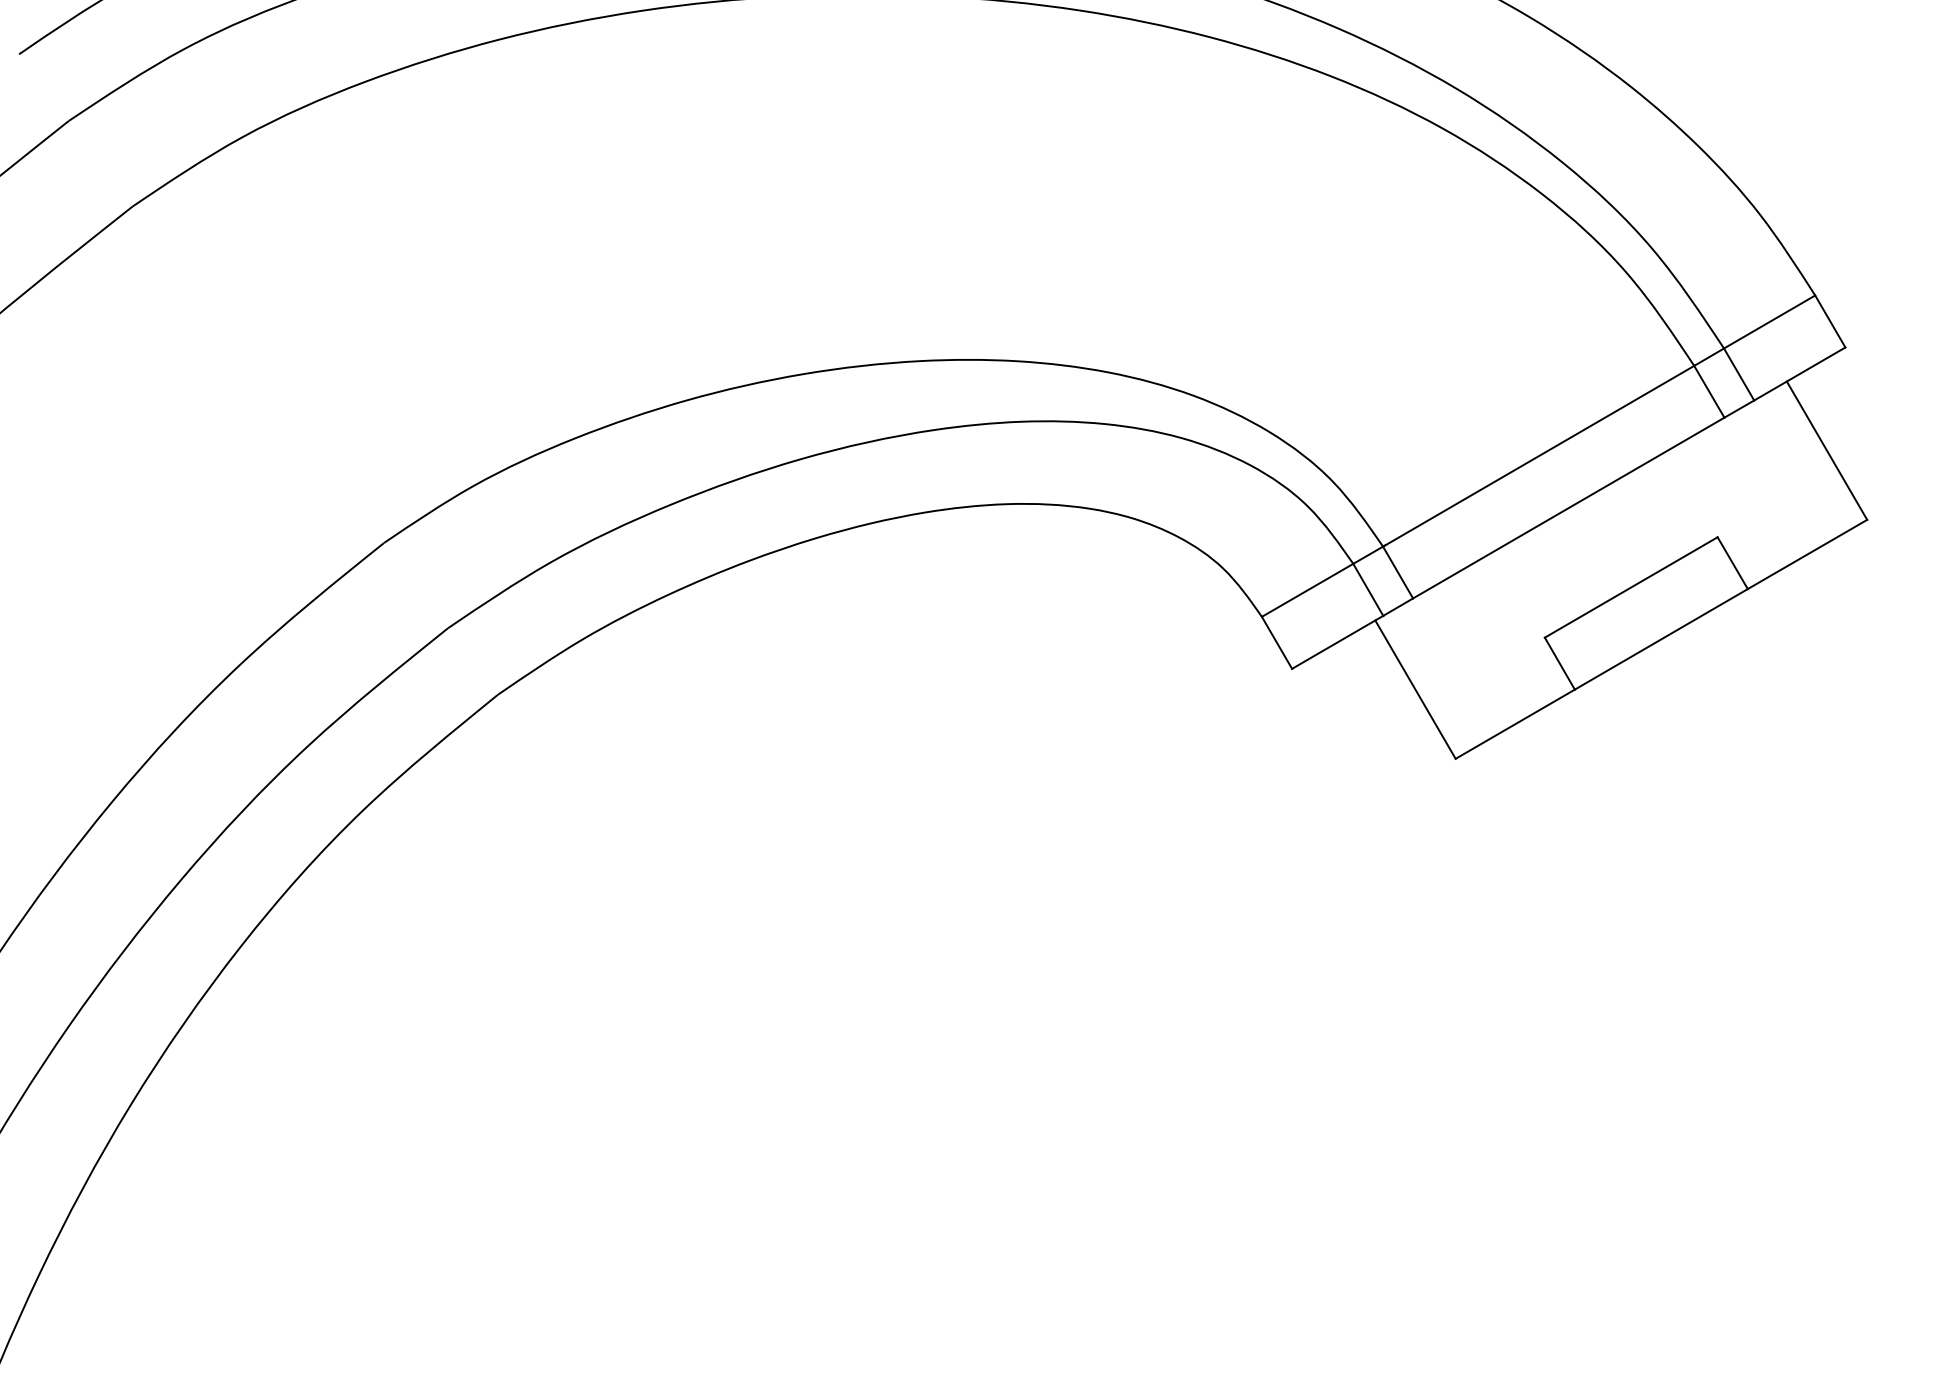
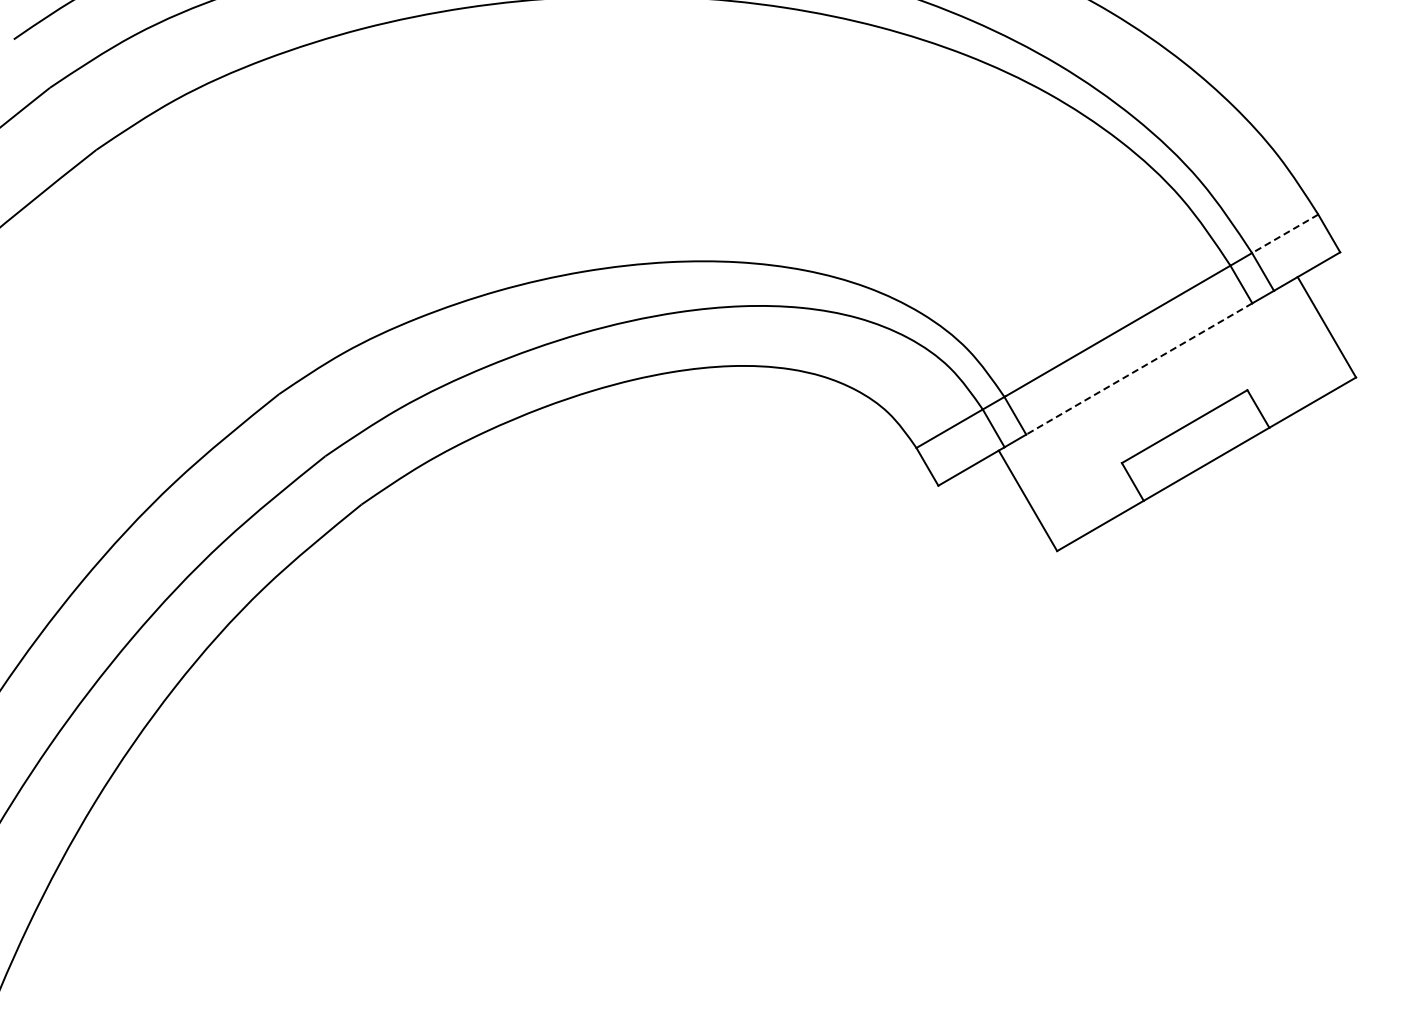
line: (1768, 322) -> (1284, 234), solid -> dashed
line: (1569, 507) -> (1139, 368), solid -> dashed

